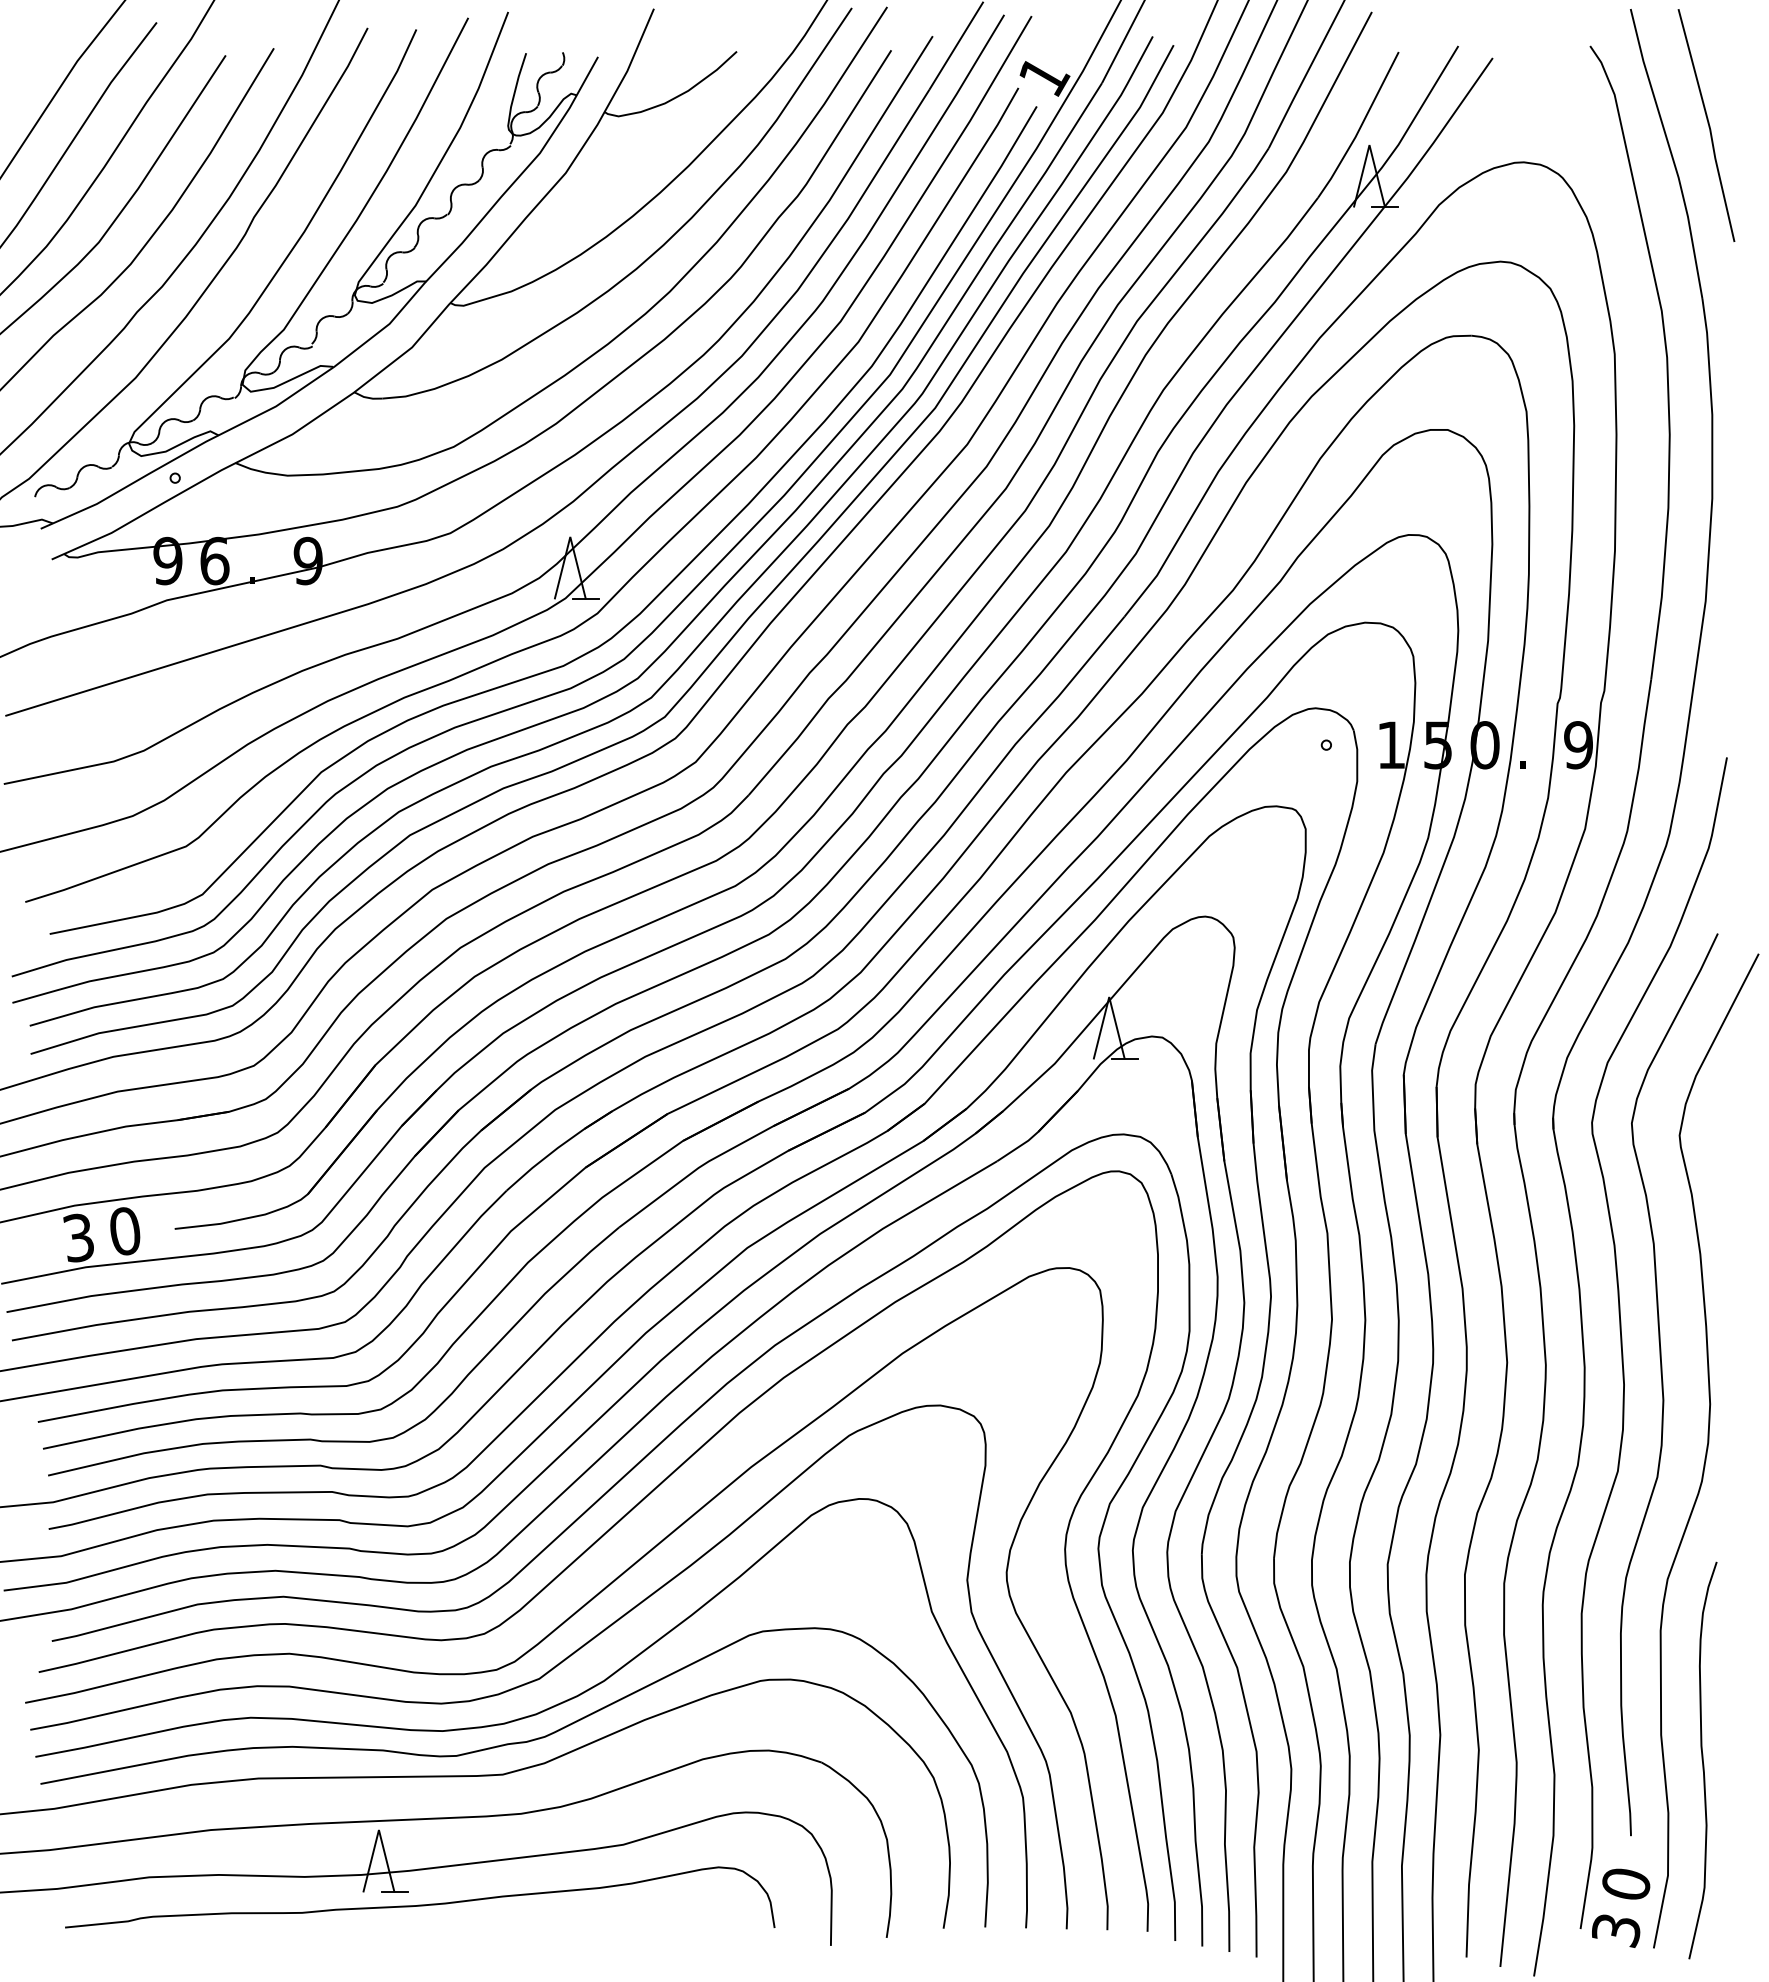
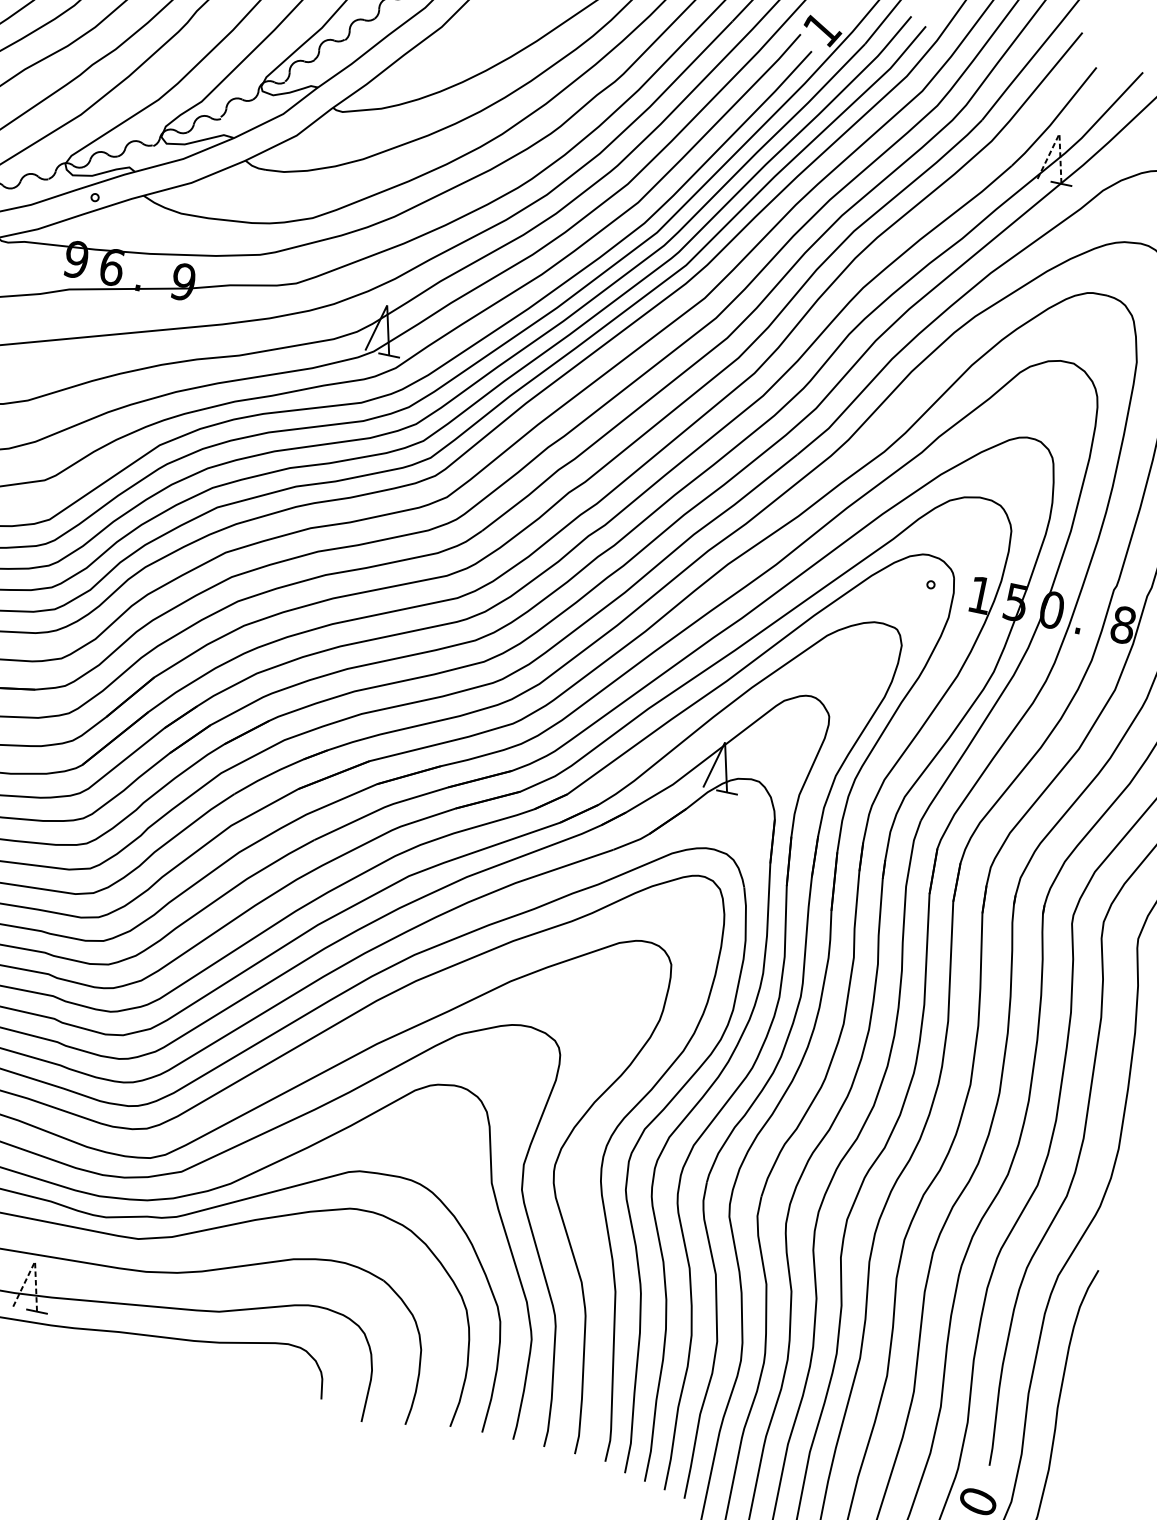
line: (1369, 145) -> (1059, 134), solid -> dashed
text: (1578, 745) -> (1123, 625), 9 -> 8
line: (378, 1830) -> (34, 1261), solid -> dashed

